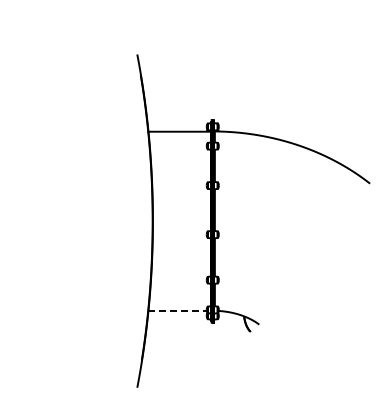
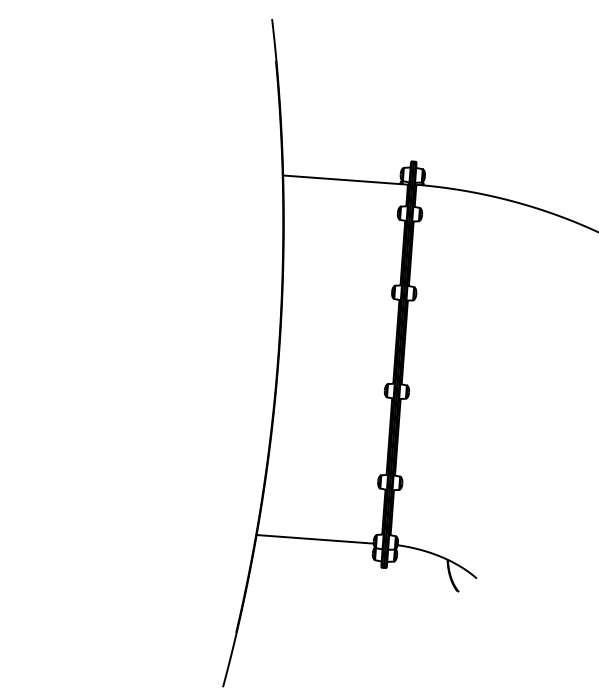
line: (178, 311) -> (316, 540), dashed -> solid

